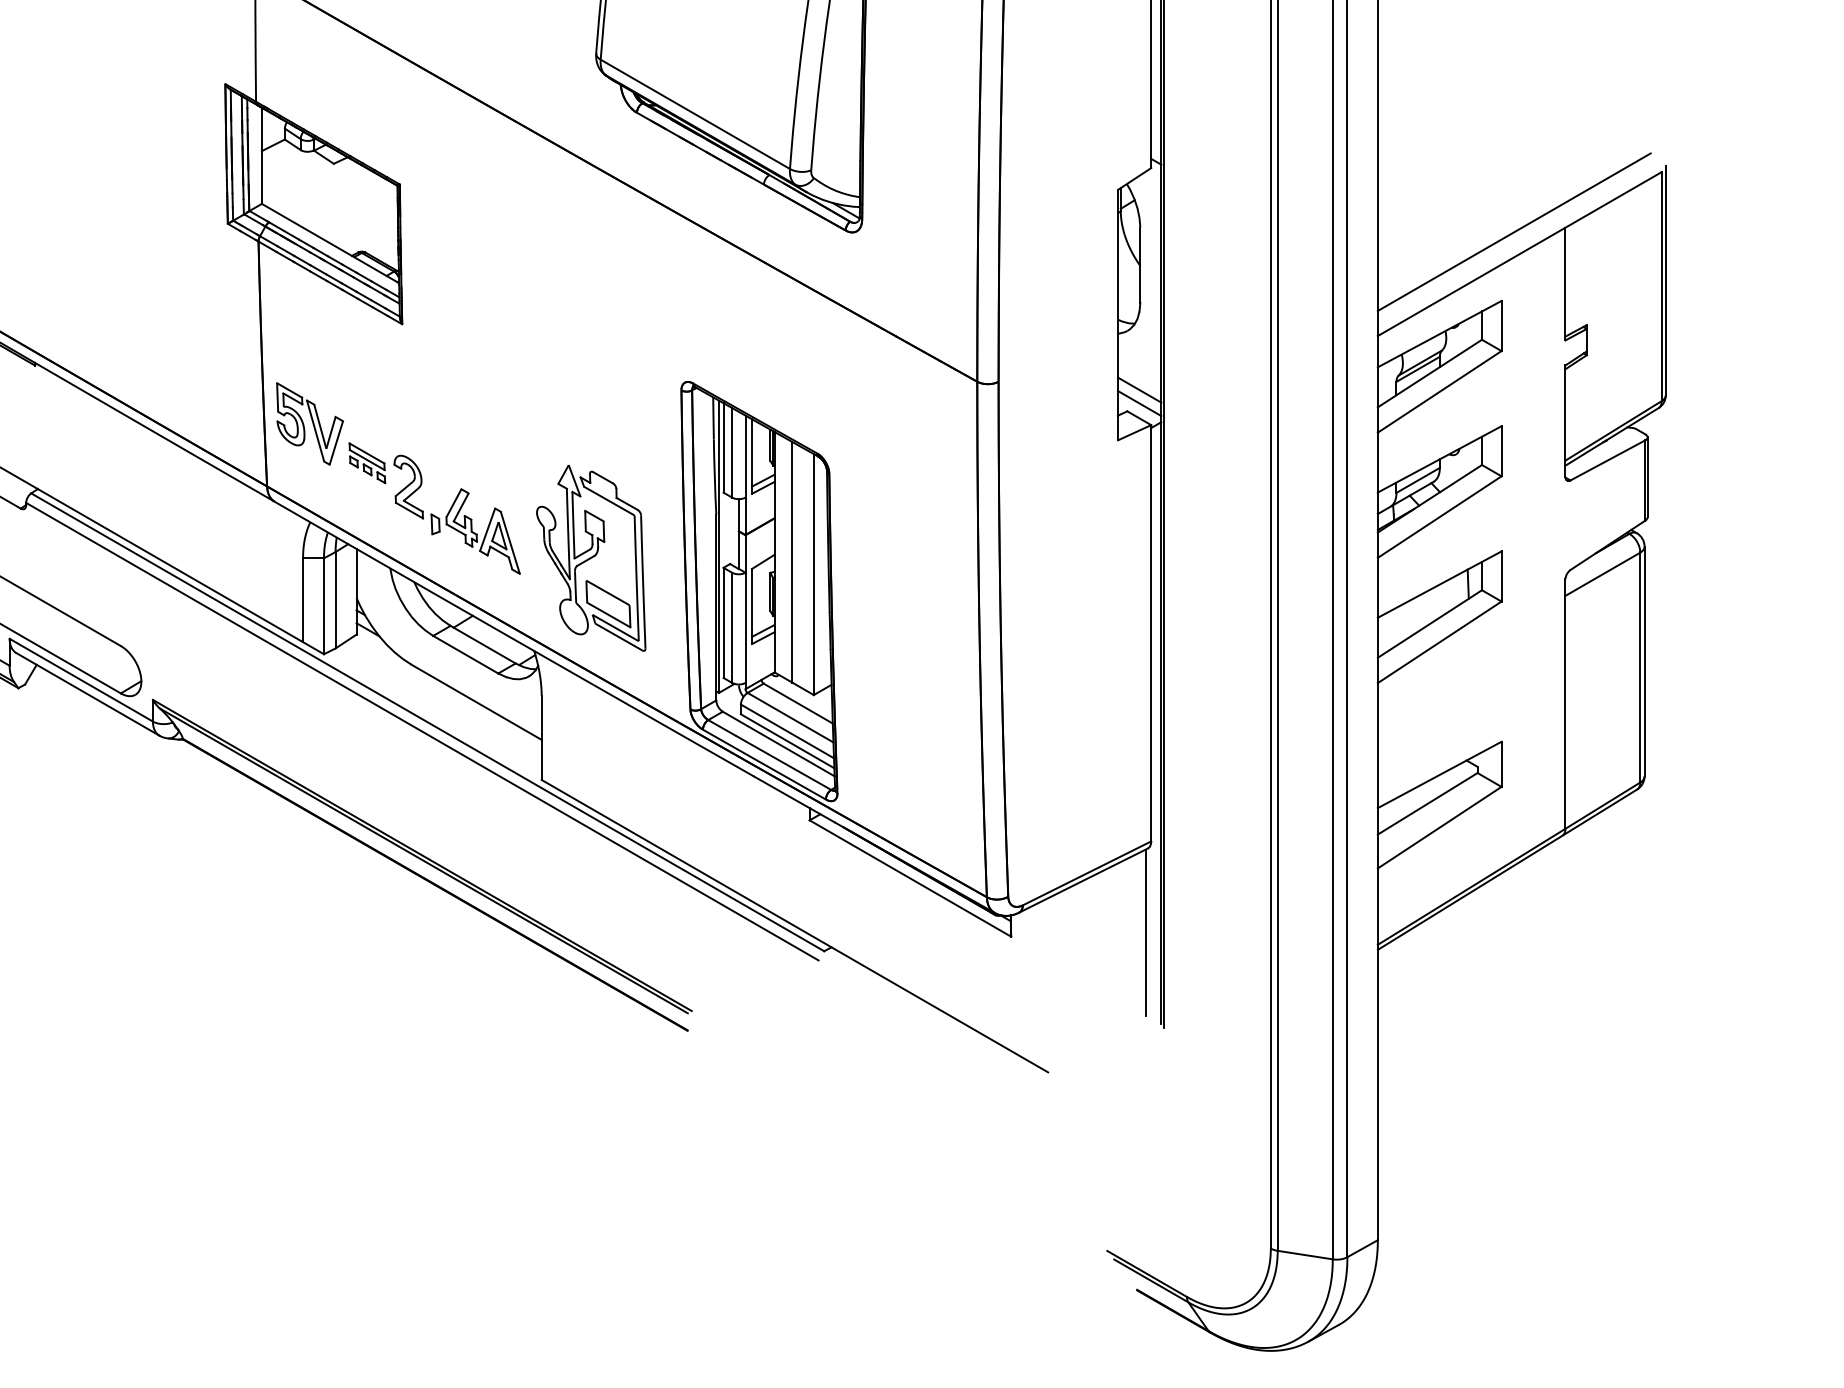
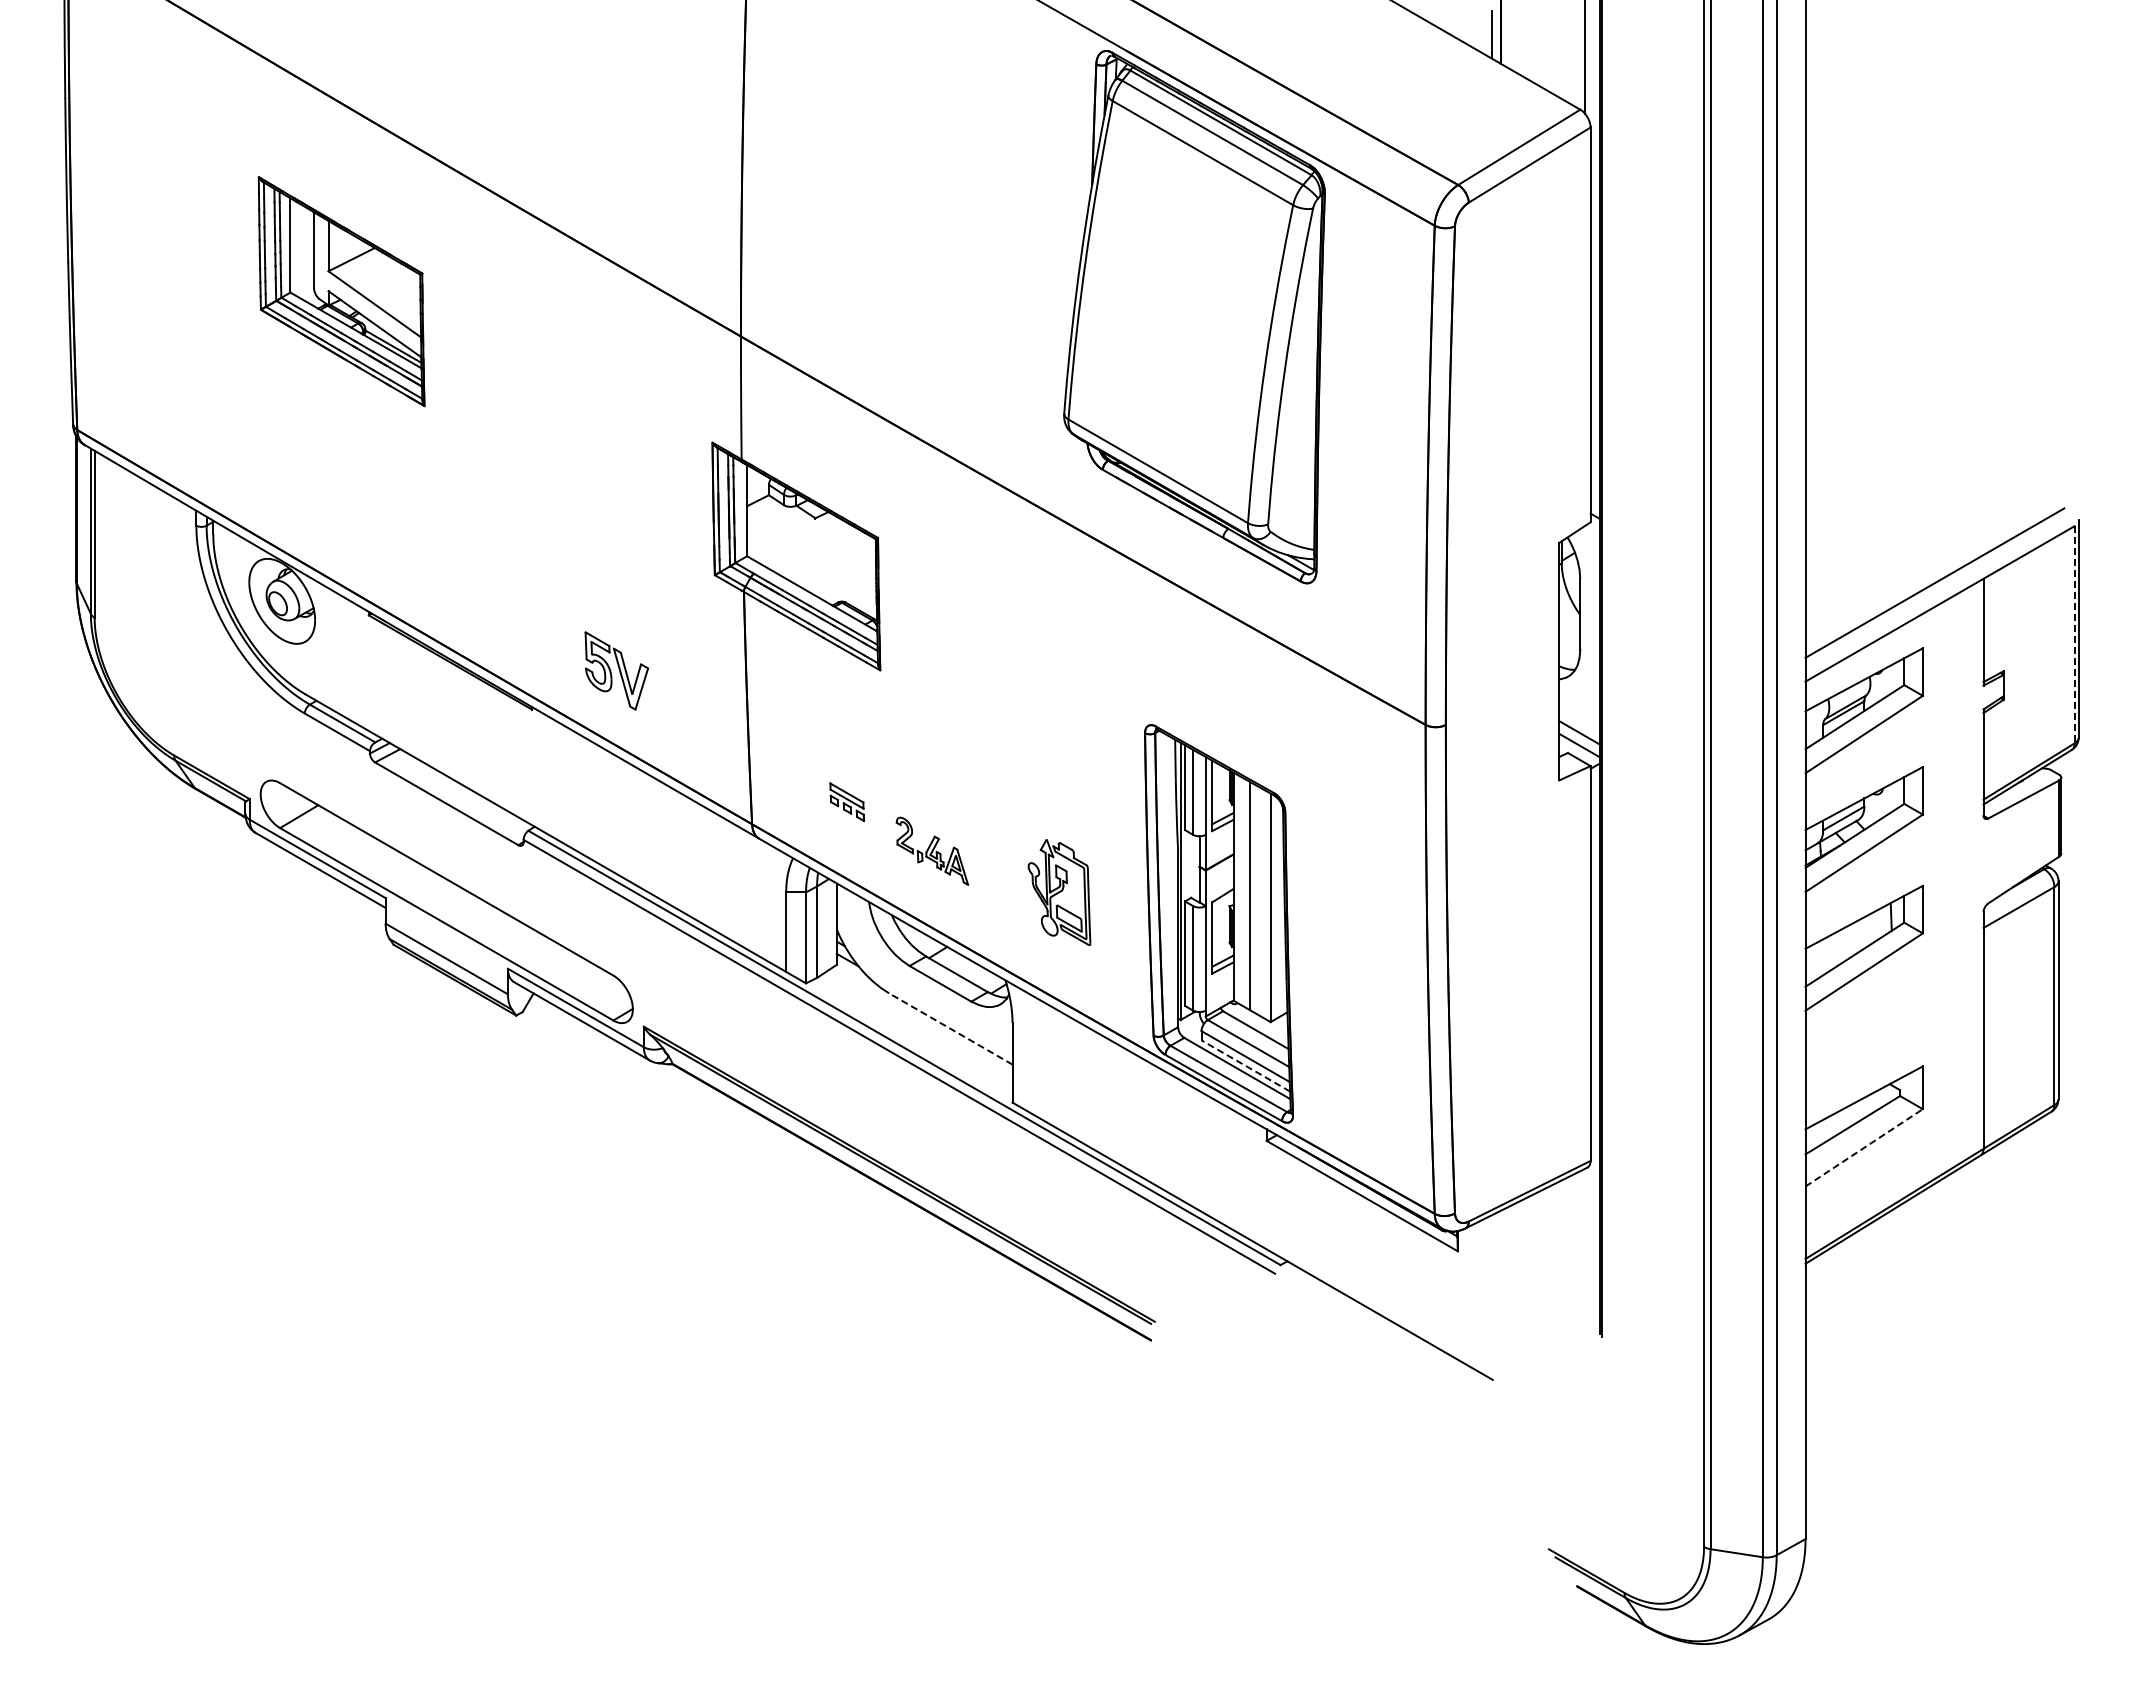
line: (1661, 286) -> (2074, 634), solid -> dashed
part: (309, 423) -> (616, 670), moved
part: (457, 515) -> (932, 851), size x0.6
part: (591, 558) -> (1059, 892), size x0.6
line: (476, 701) -> (950, 1028), solid -> dashed
line: (787, 740) -> (1245, 1065), solid -> dashed
line: (1440, 827) -> (1864, 1147), solid -> dashed
line: (1145, 932) -> (1585, 1247), removed

